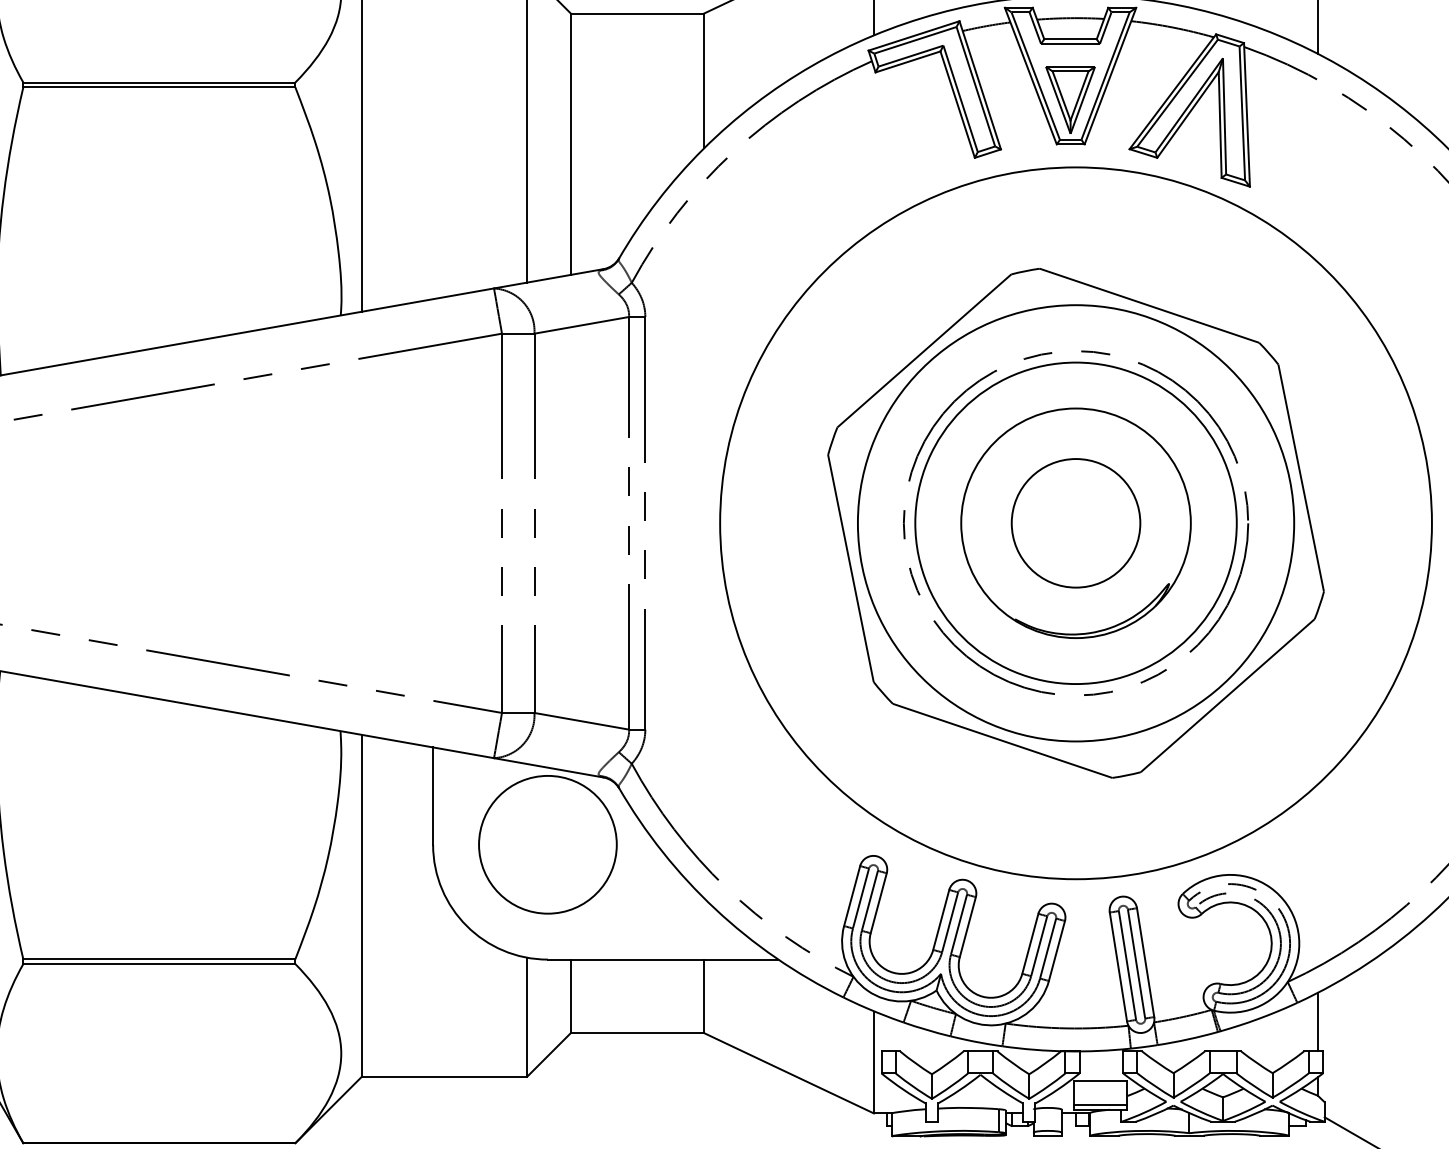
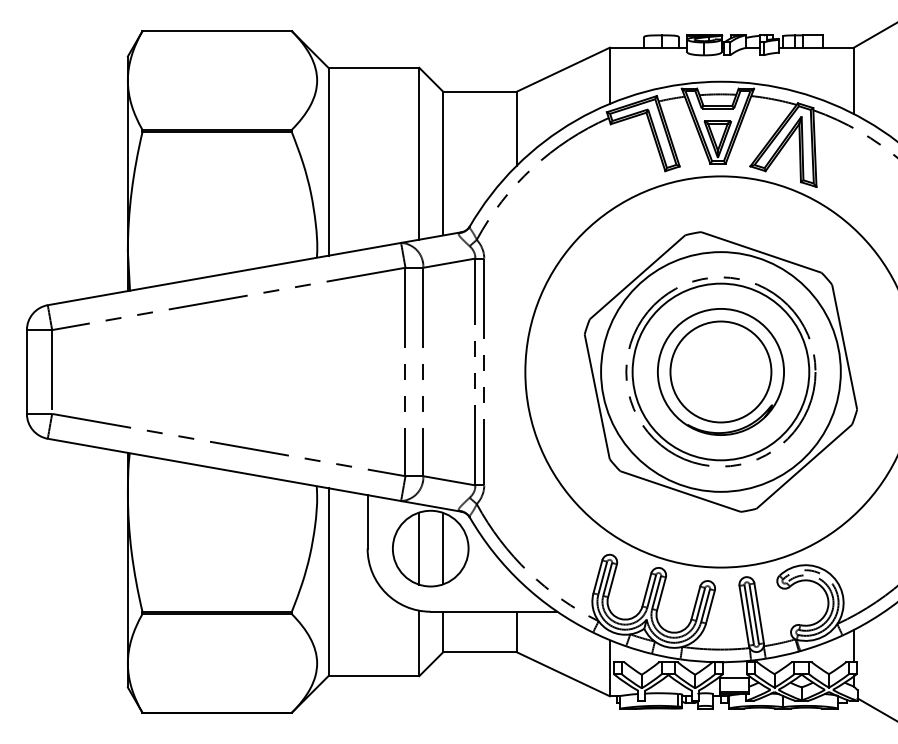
circle: (1075, 522) -> (720, 371), size x1.43
line: (527, 844) -> (419, 548), added
line: (571, 844) -> (443, 548), added

